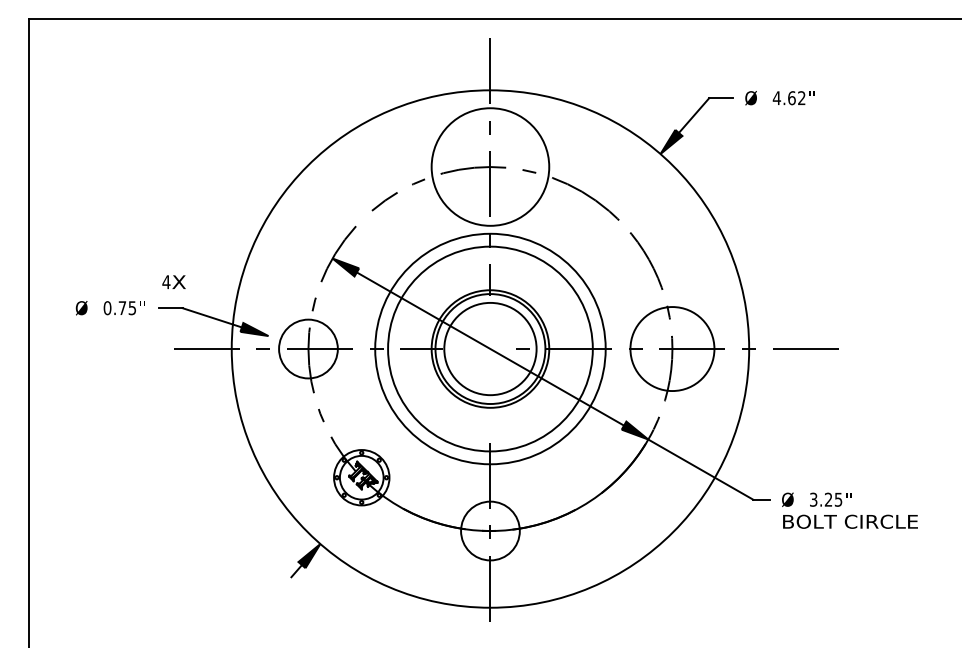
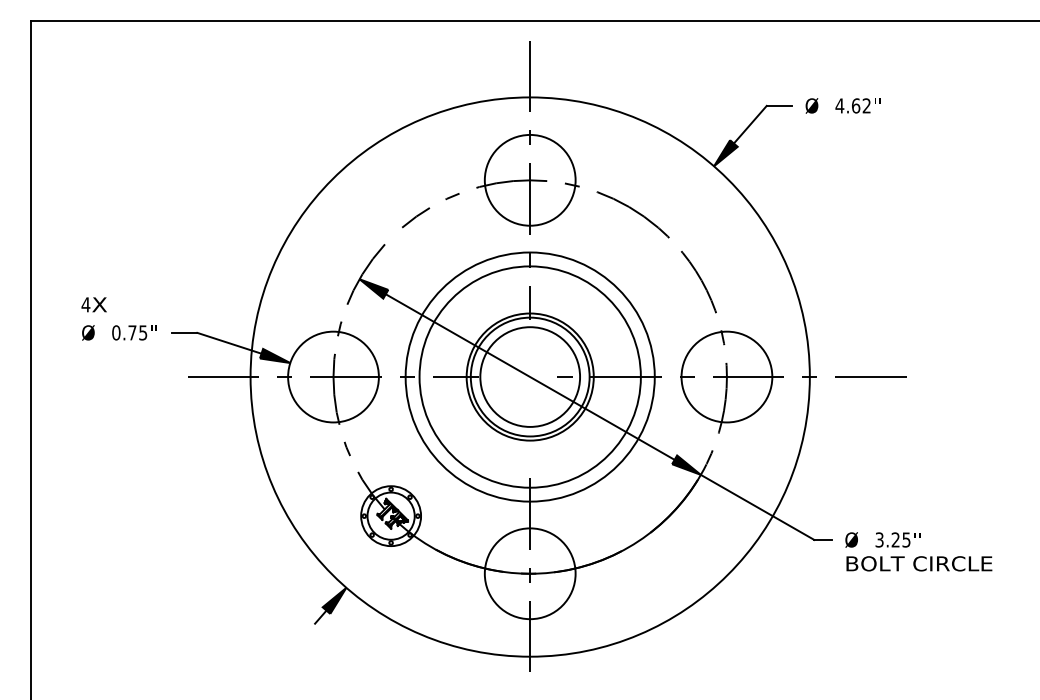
circle: (490, 167) -> (530, 180), size x0.71
text: (173, 281) -> (93, 304), moved
circle: (308, 349) -> (333, 377), size x1.43
circle: (490, 531) -> (530, 574), size x1.43

